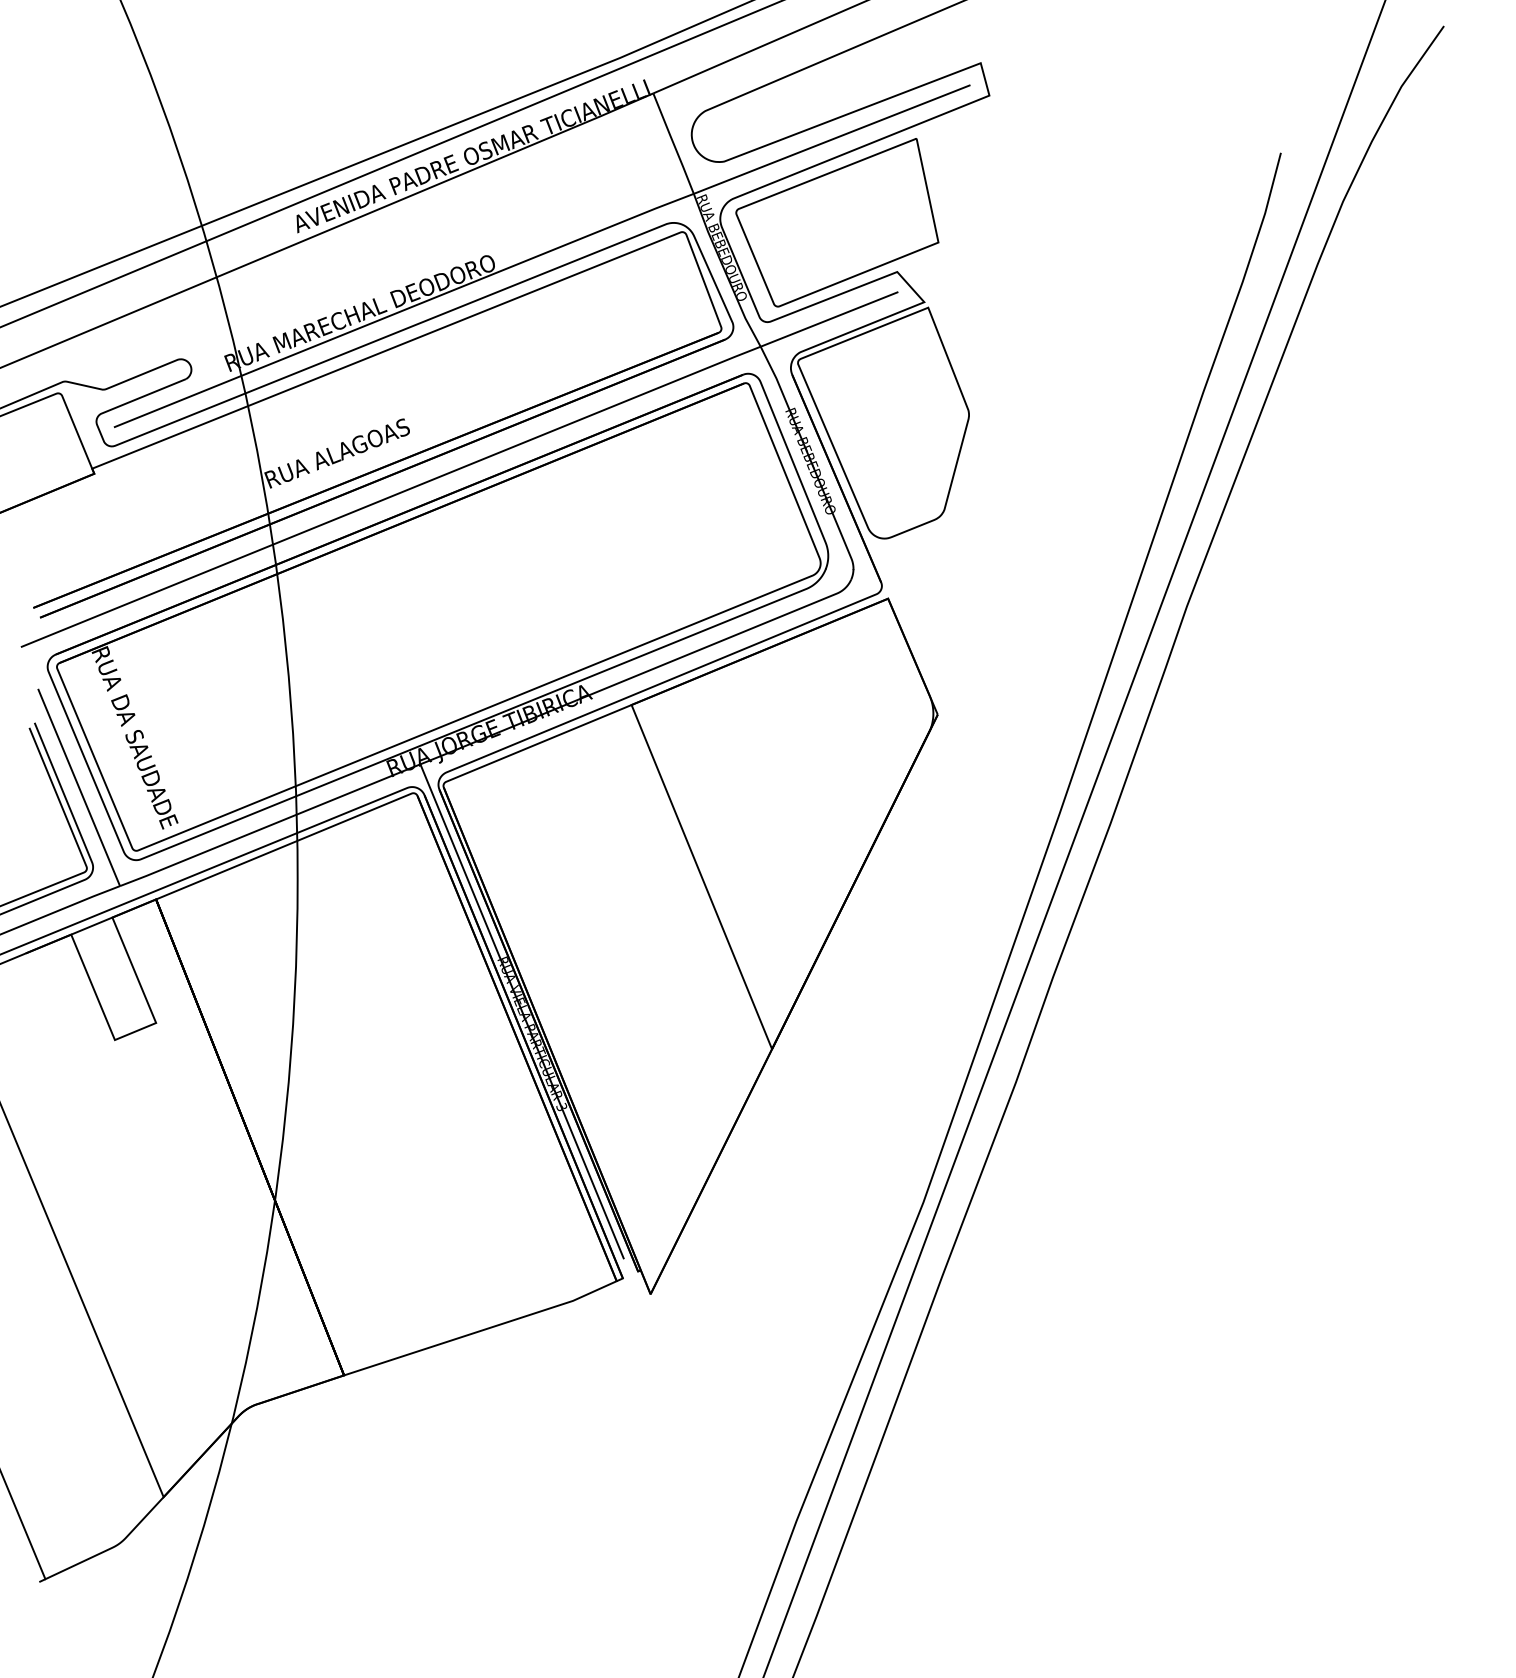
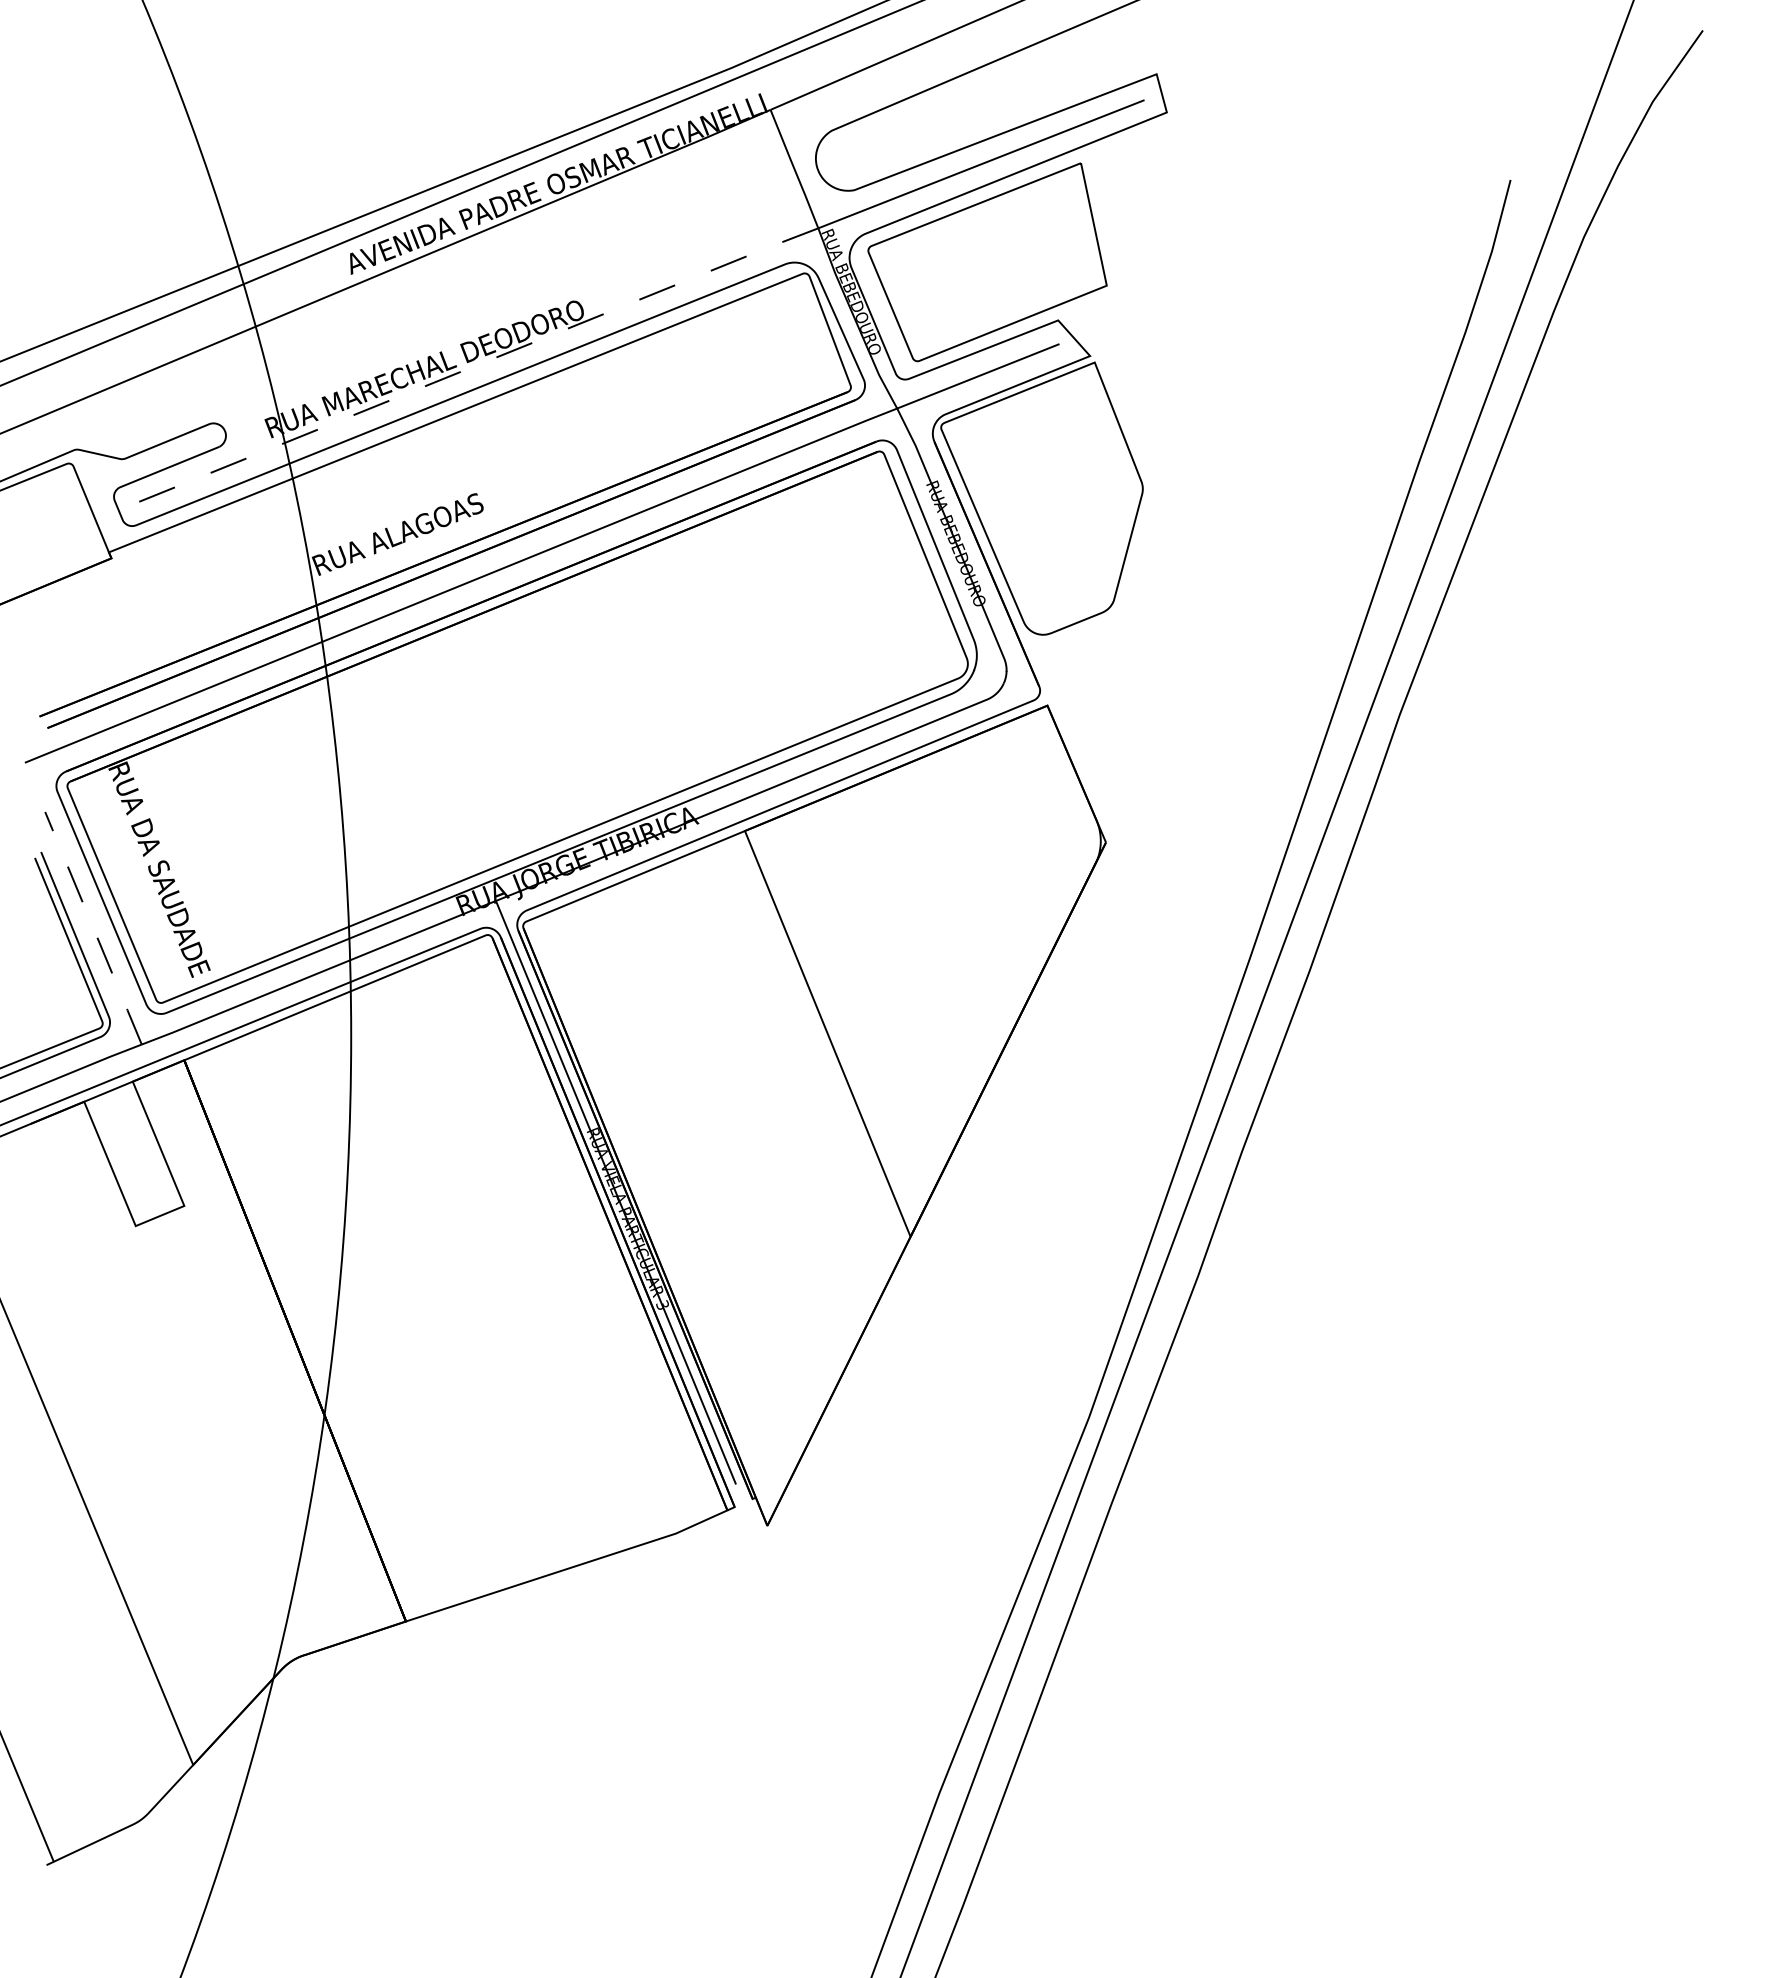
line: (404, 310) -> (477, 365), solid -> dashed
line: (79, 787) -> (93, 928), solid -> dashed

